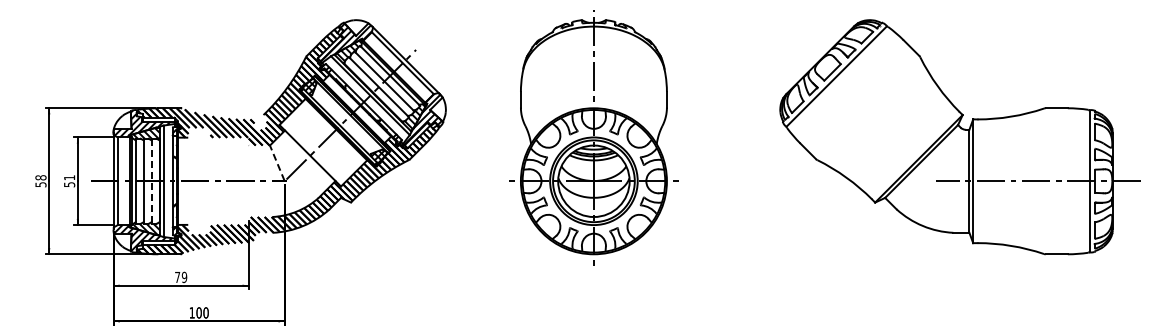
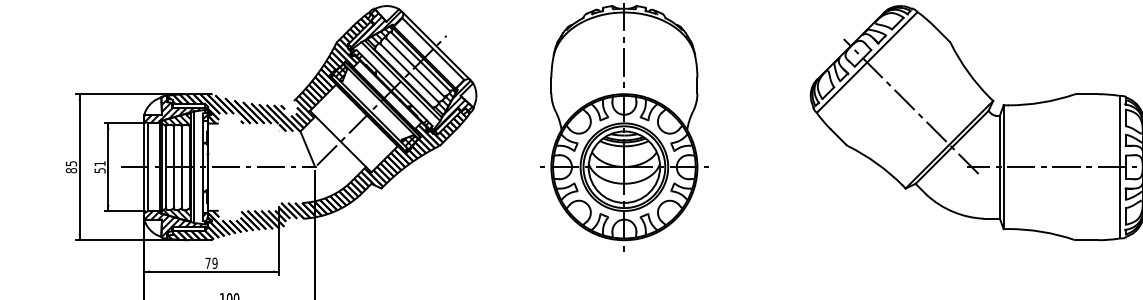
line: (880, 120) -> (910, 106), added
line: (277, 162) -> (307, 148), dashed -> solid
line: (151, 180) -> (181, 166), dashed -> solid
text: (40, 181) -> (70, 167), 58 -> 85

